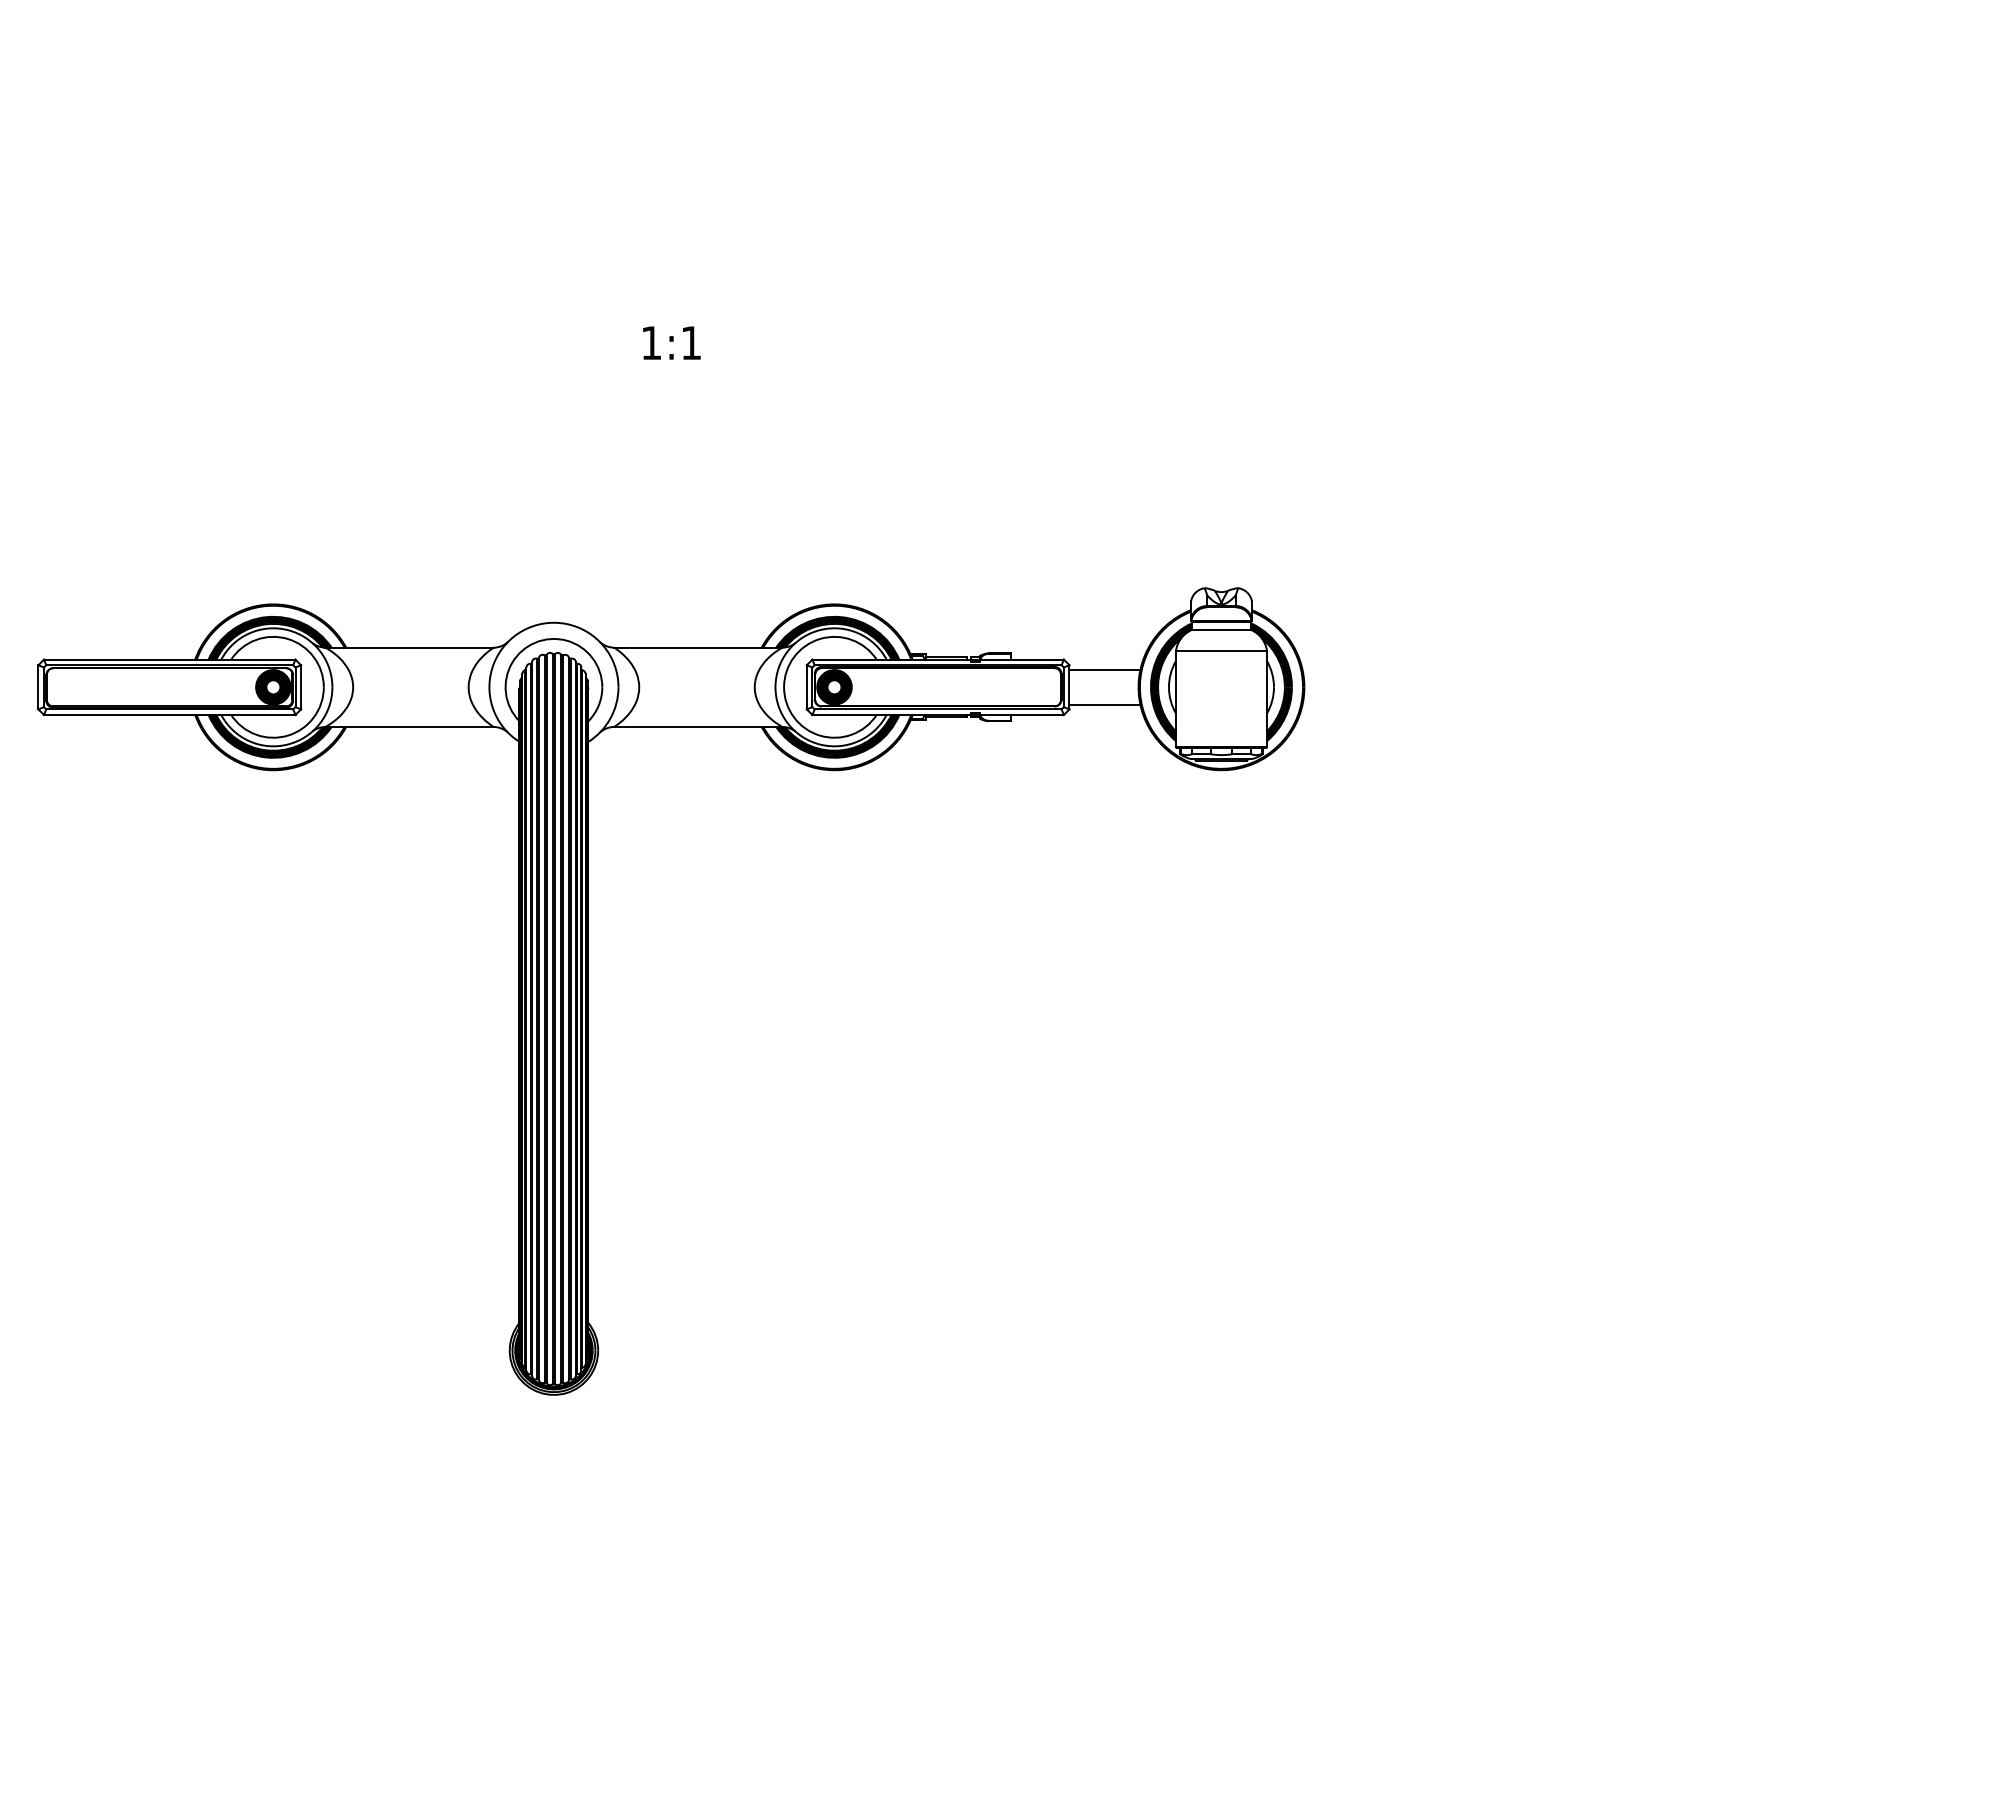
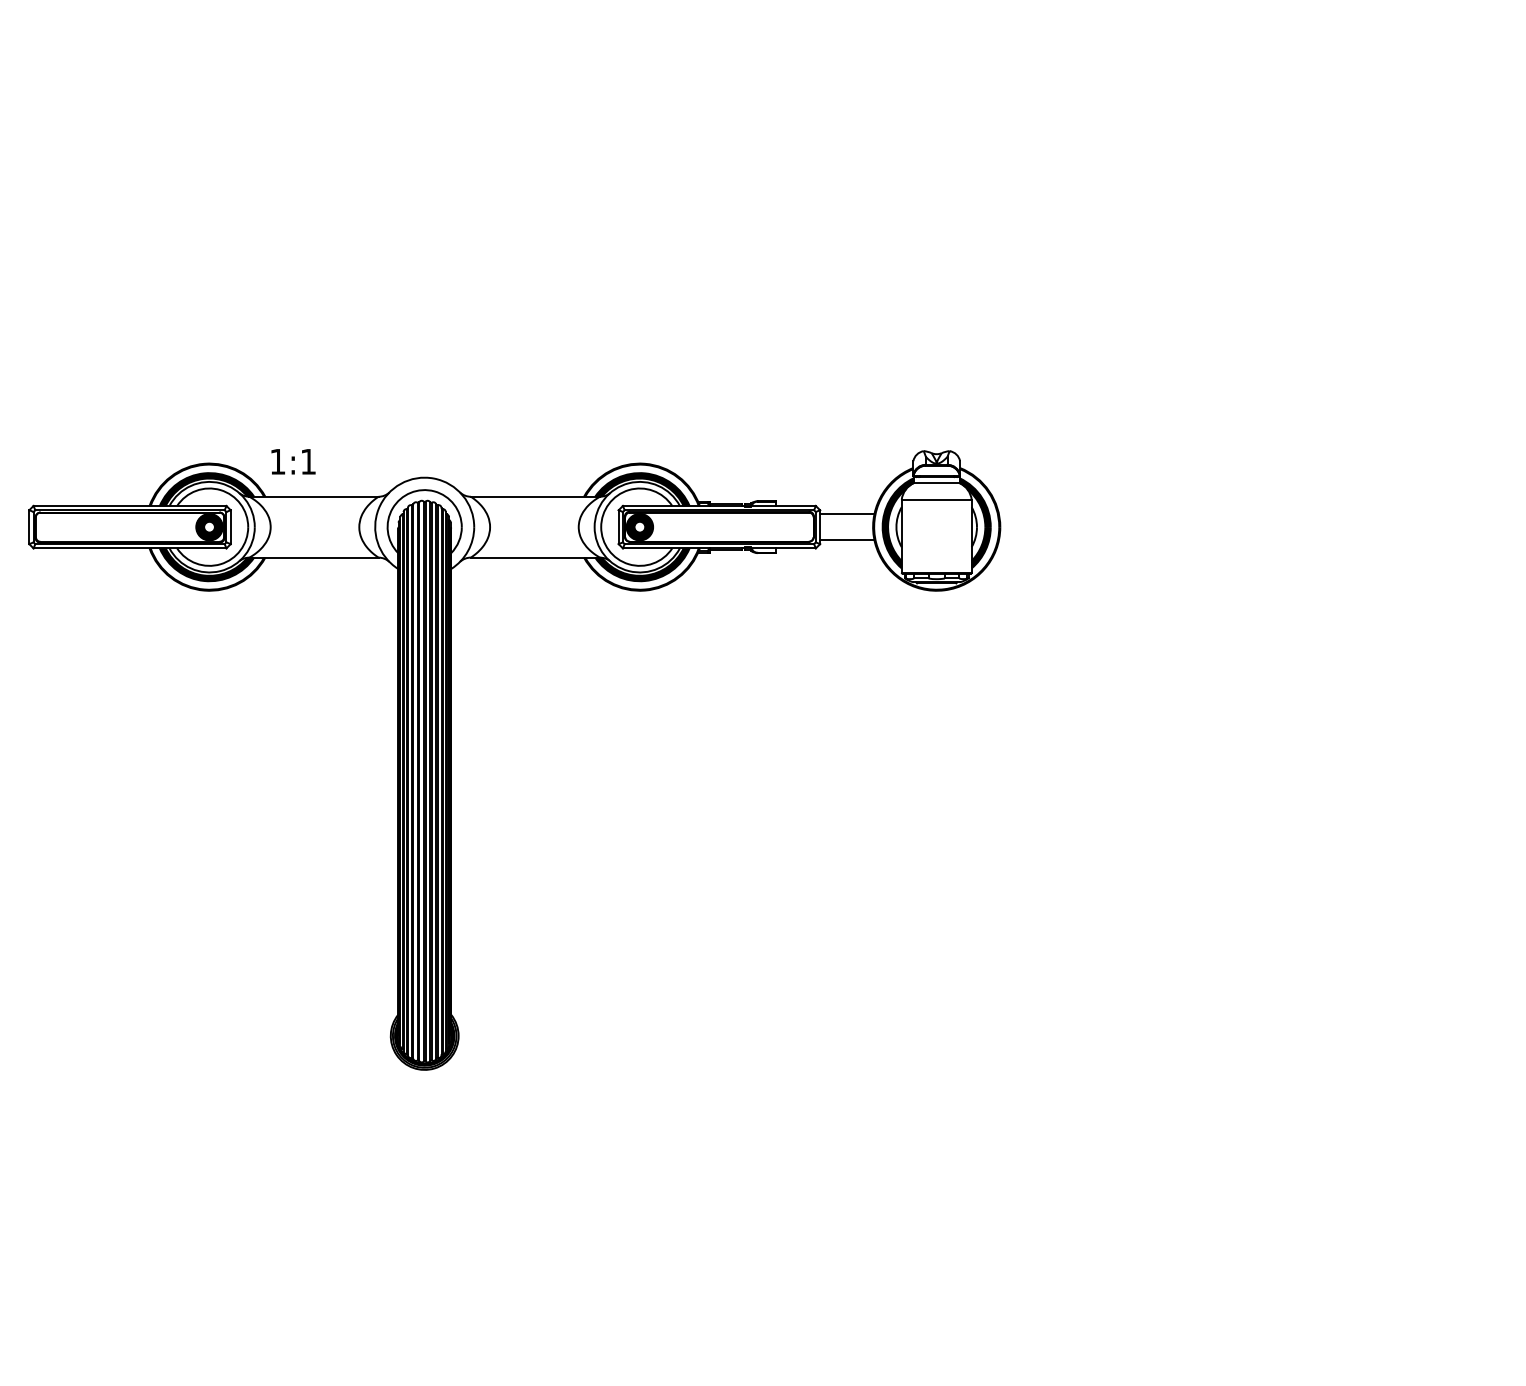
text: (671, 342) -> (293, 461), moved

